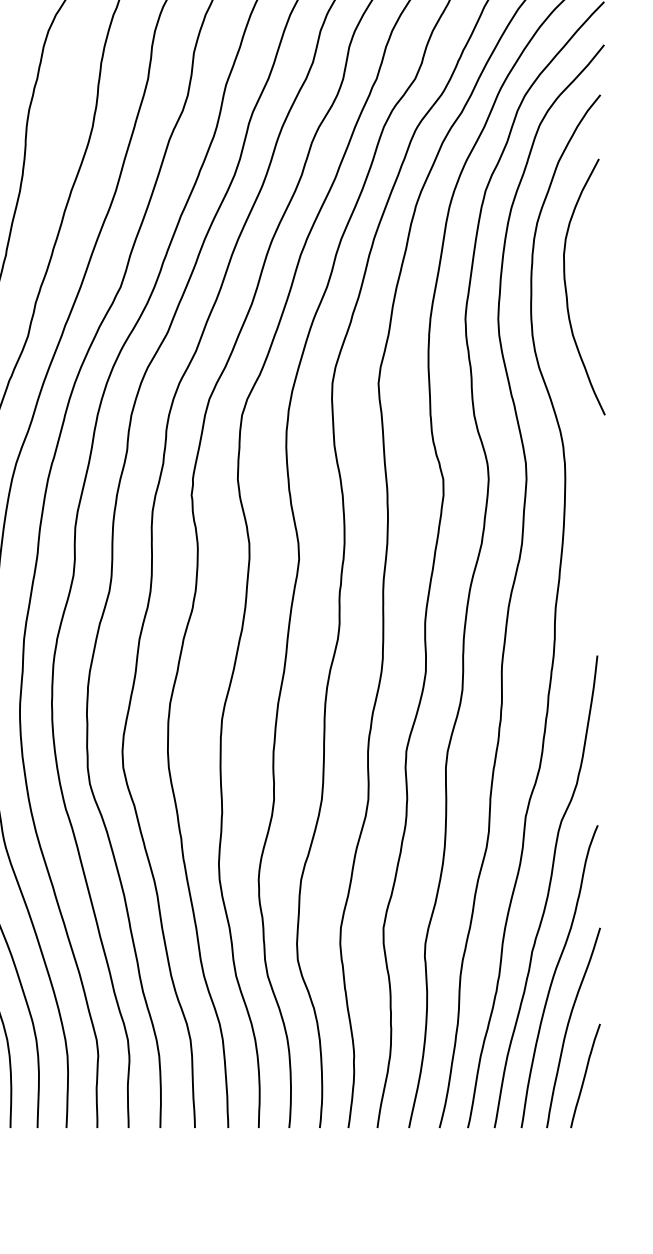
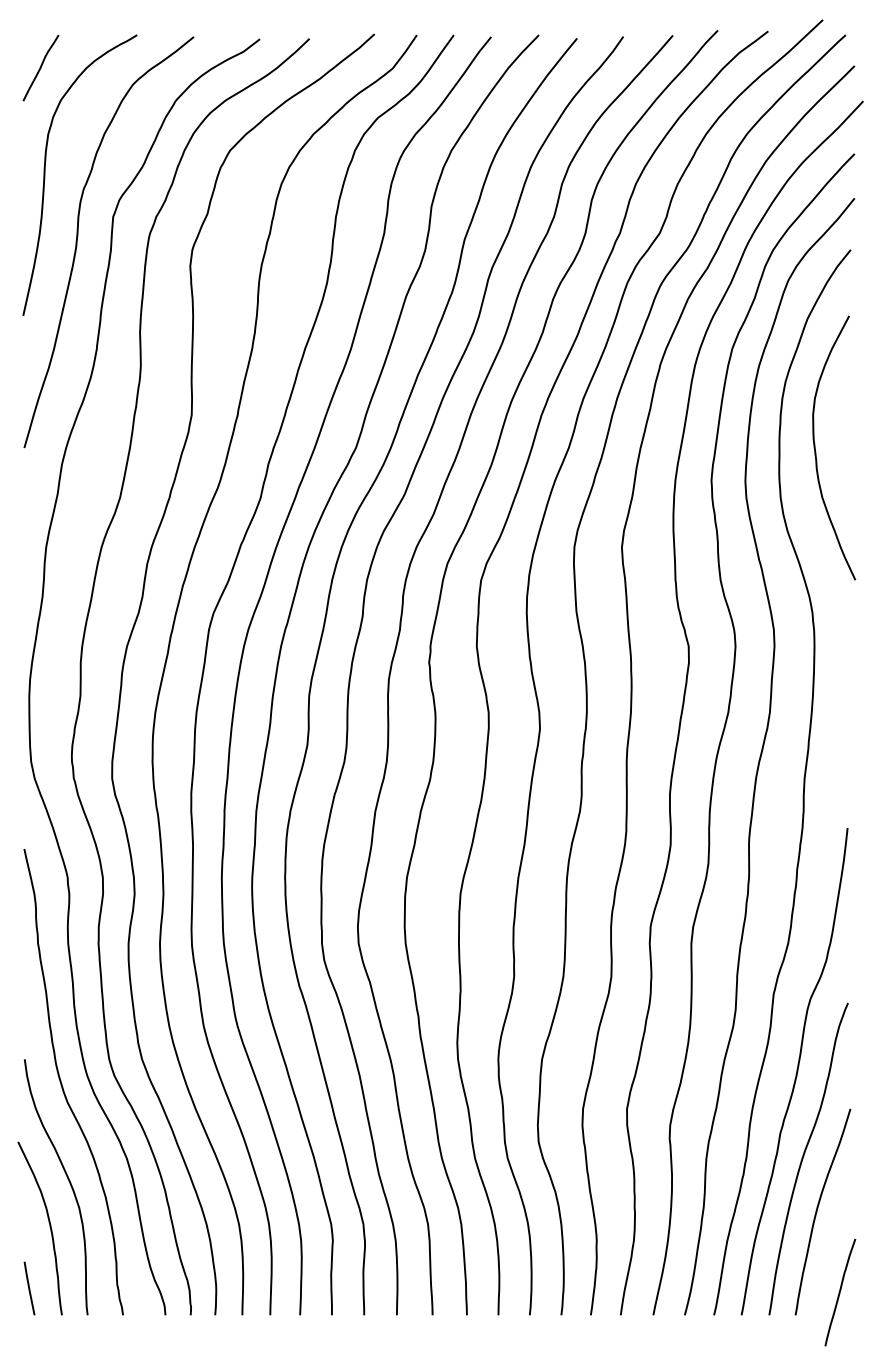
curve: (585, 1075) -> (840, 1292), moved

